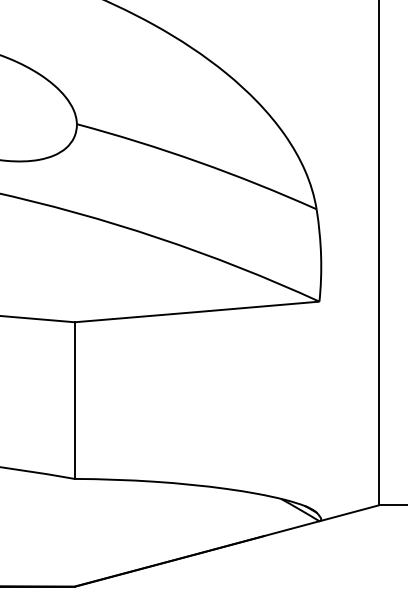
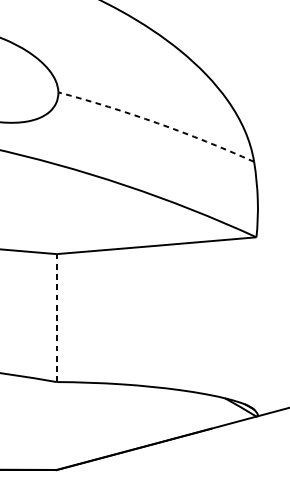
arc: (198, 162) -> (157, 123), solid -> dashed
line: (74, 400) -> (56, 318), solid -> dashed

